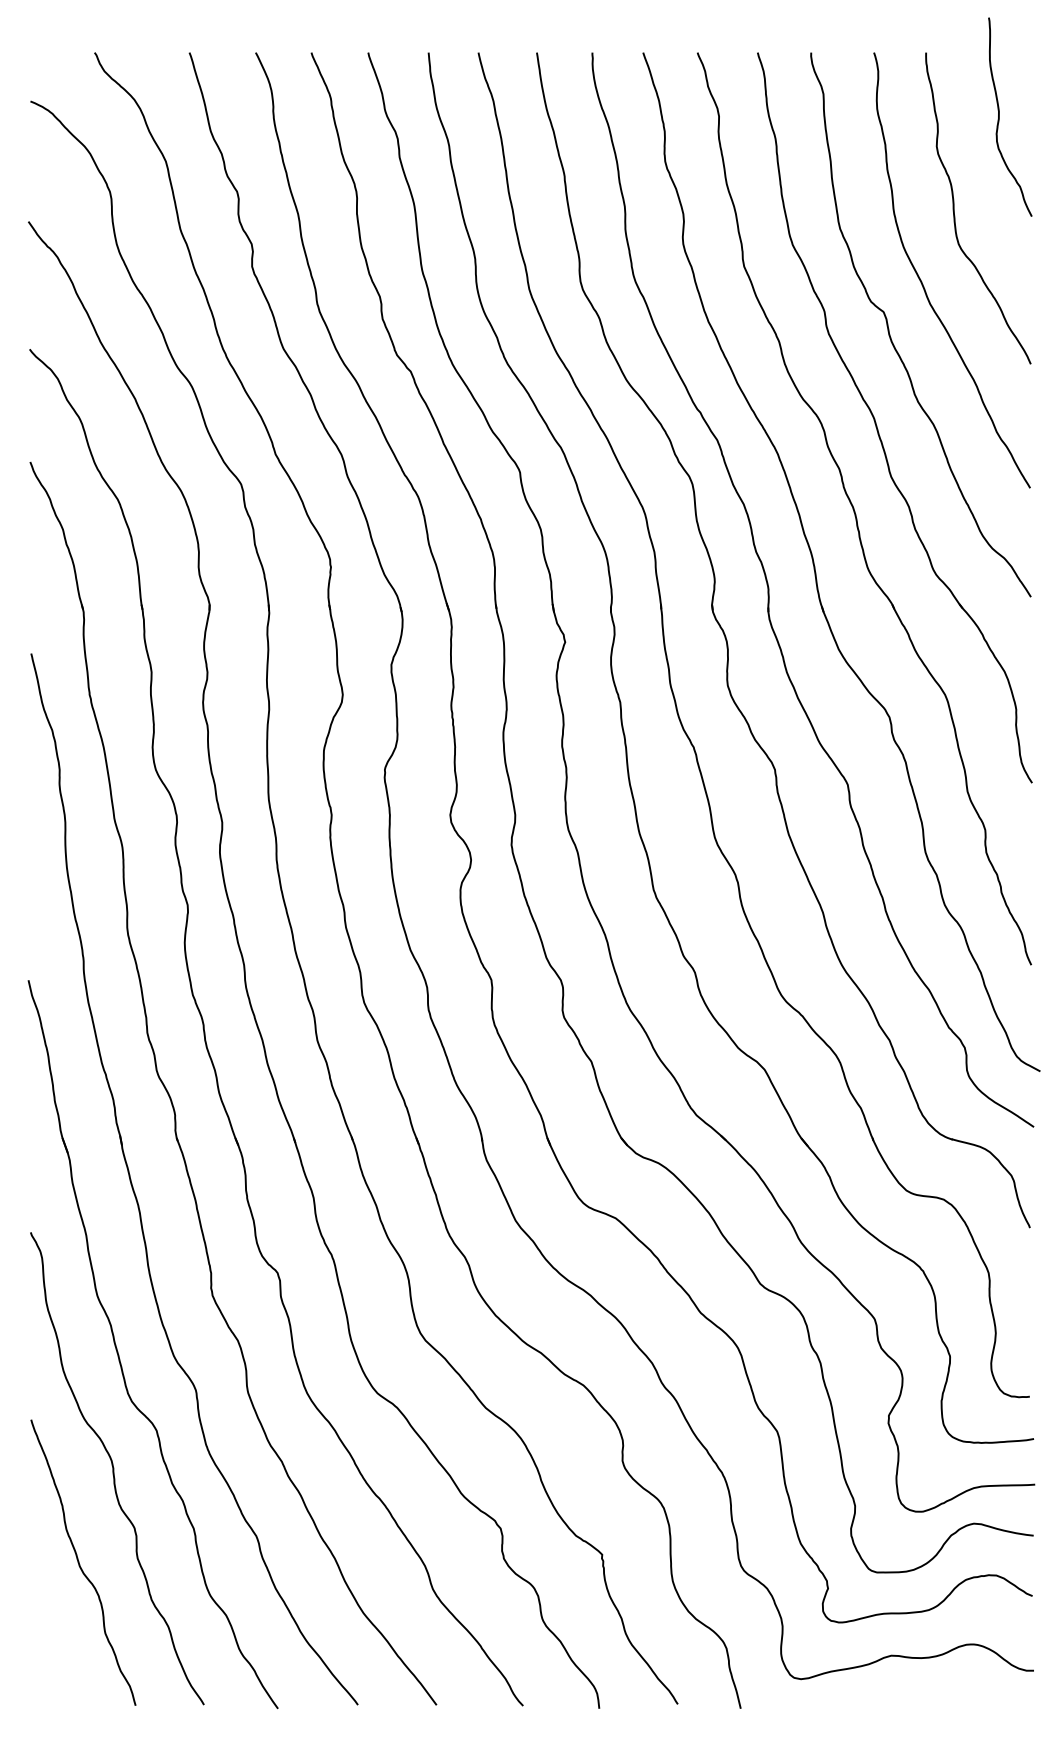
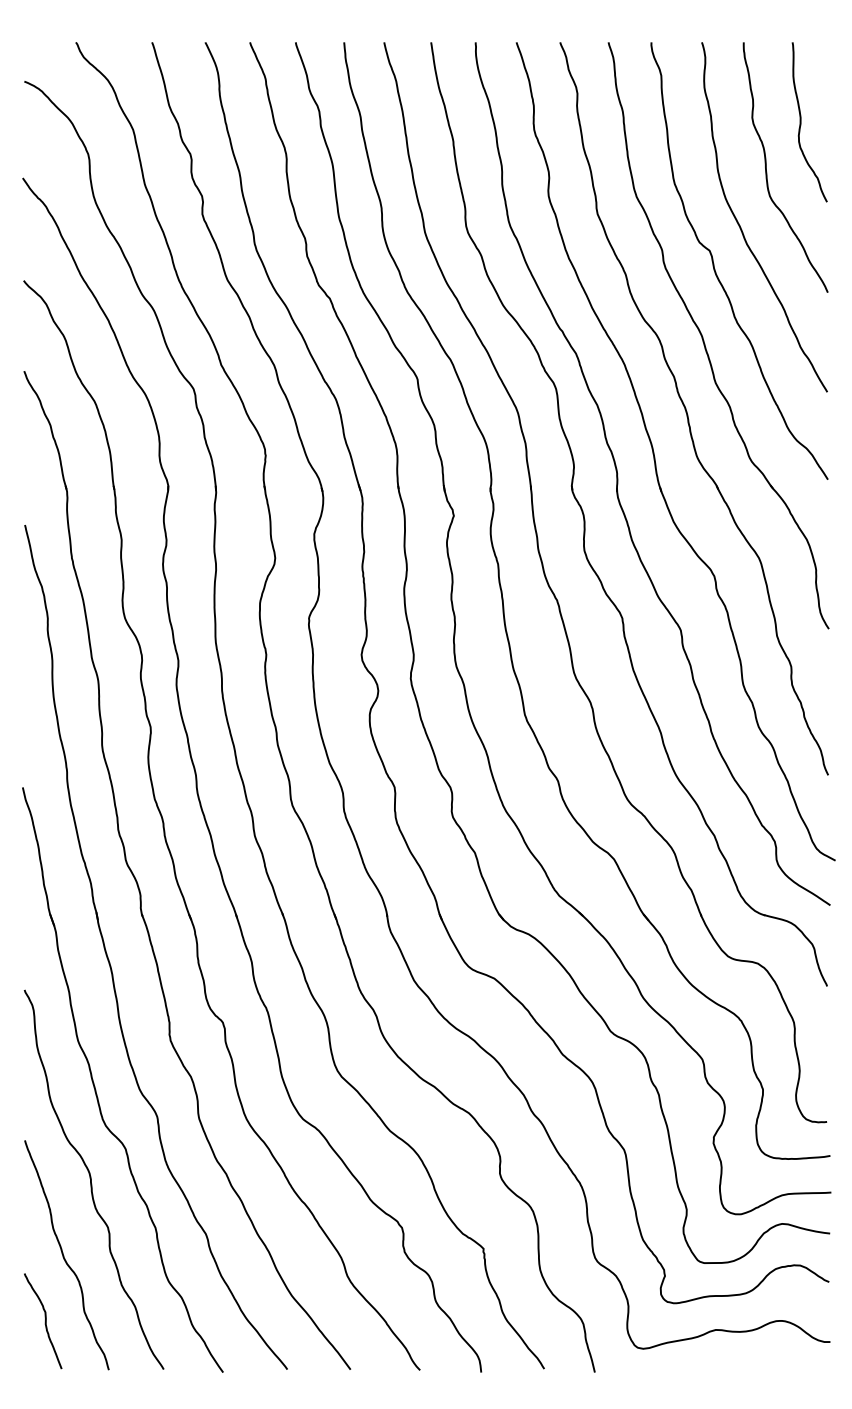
curve: (999, 116) -> (801, 121), moved
curve: (56, 1644) -> (45, 1320), added

